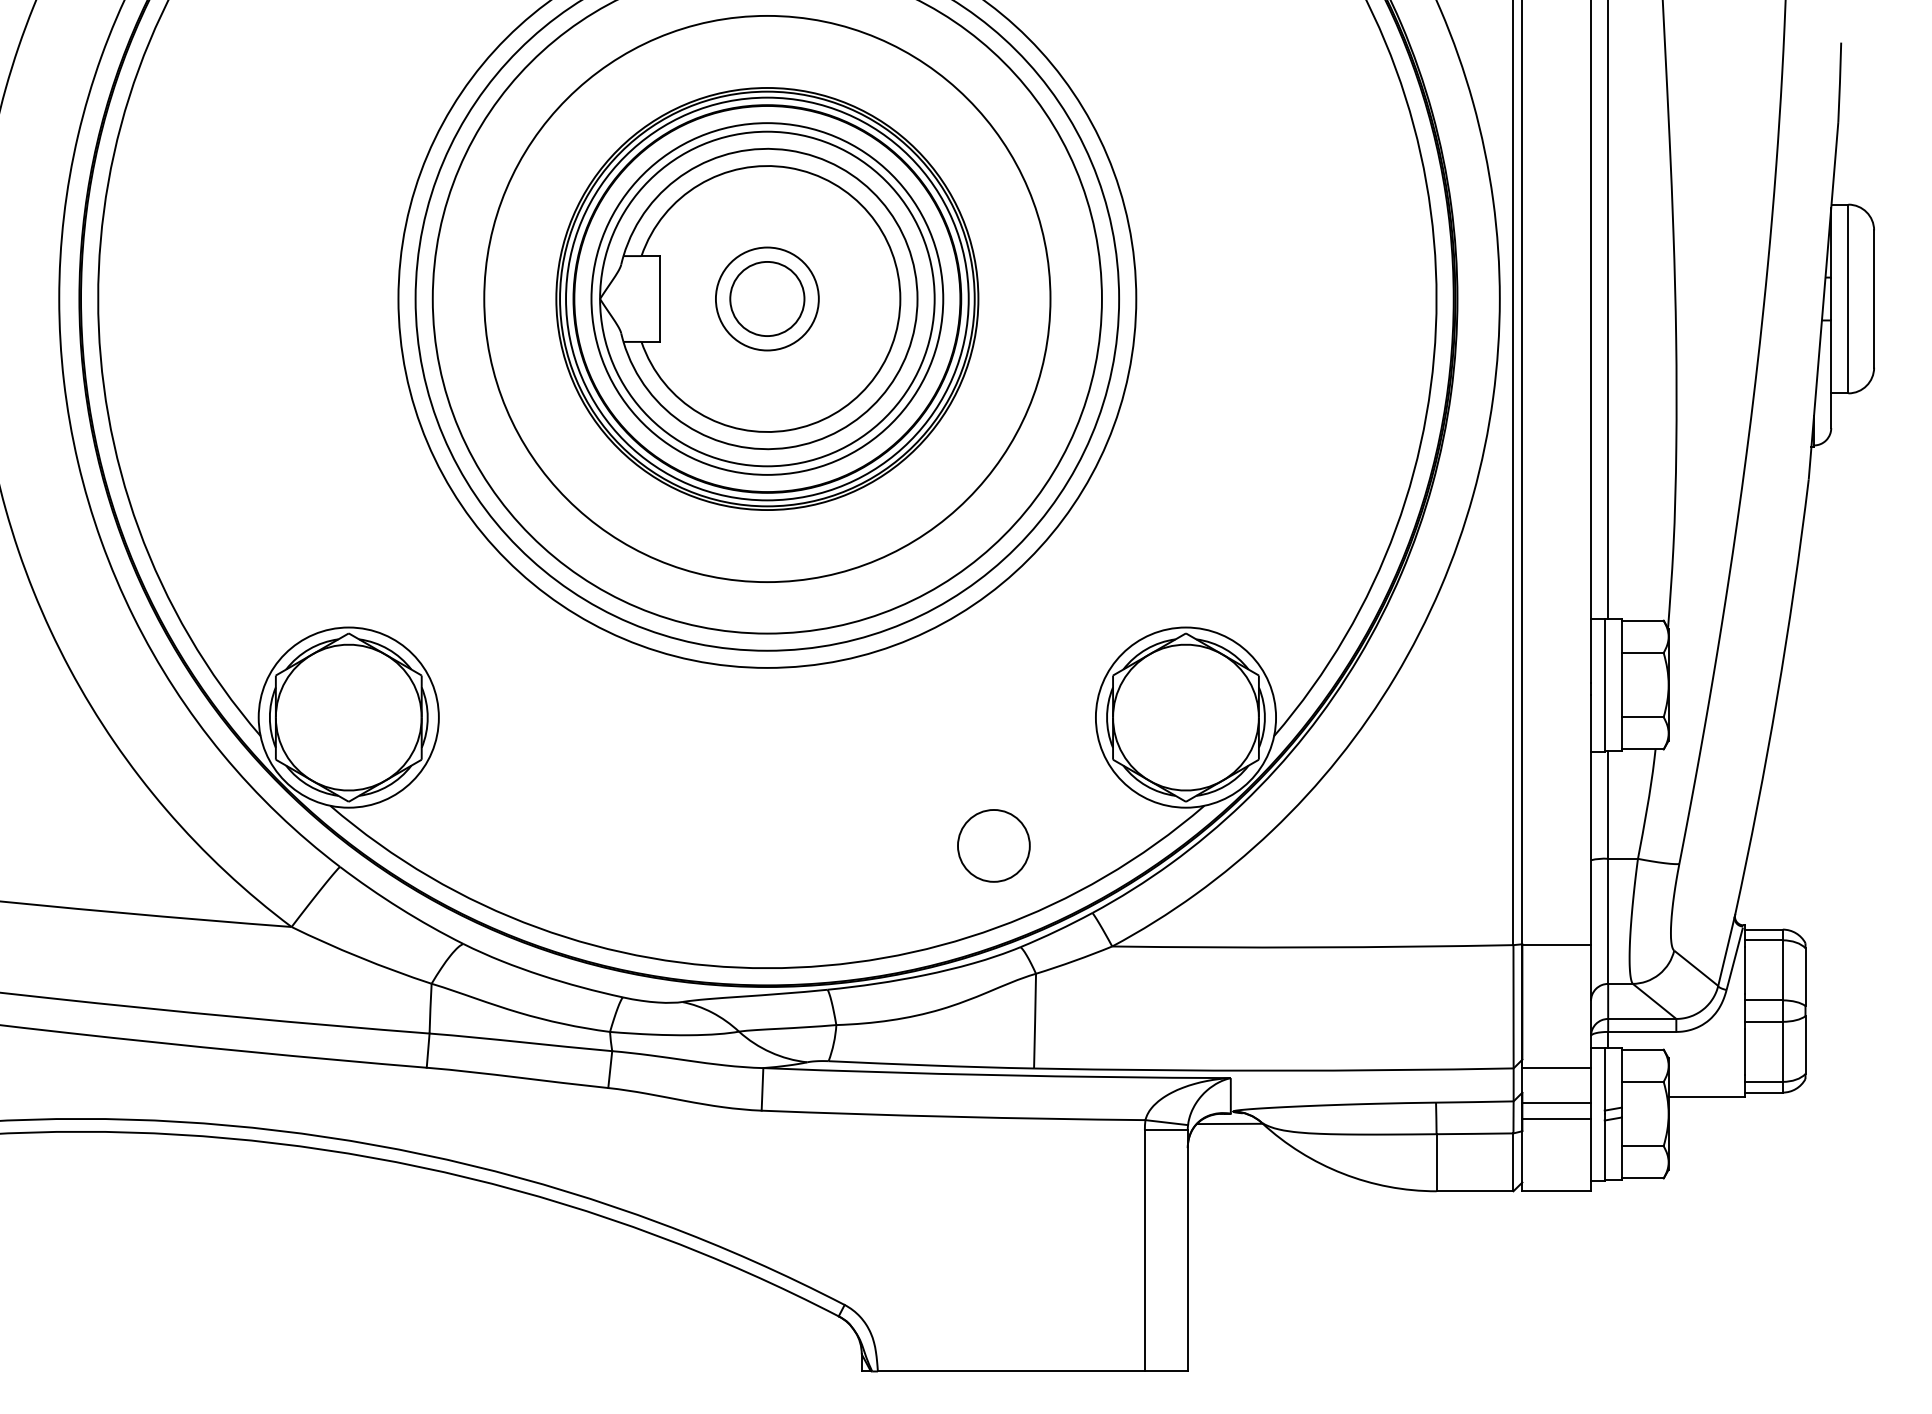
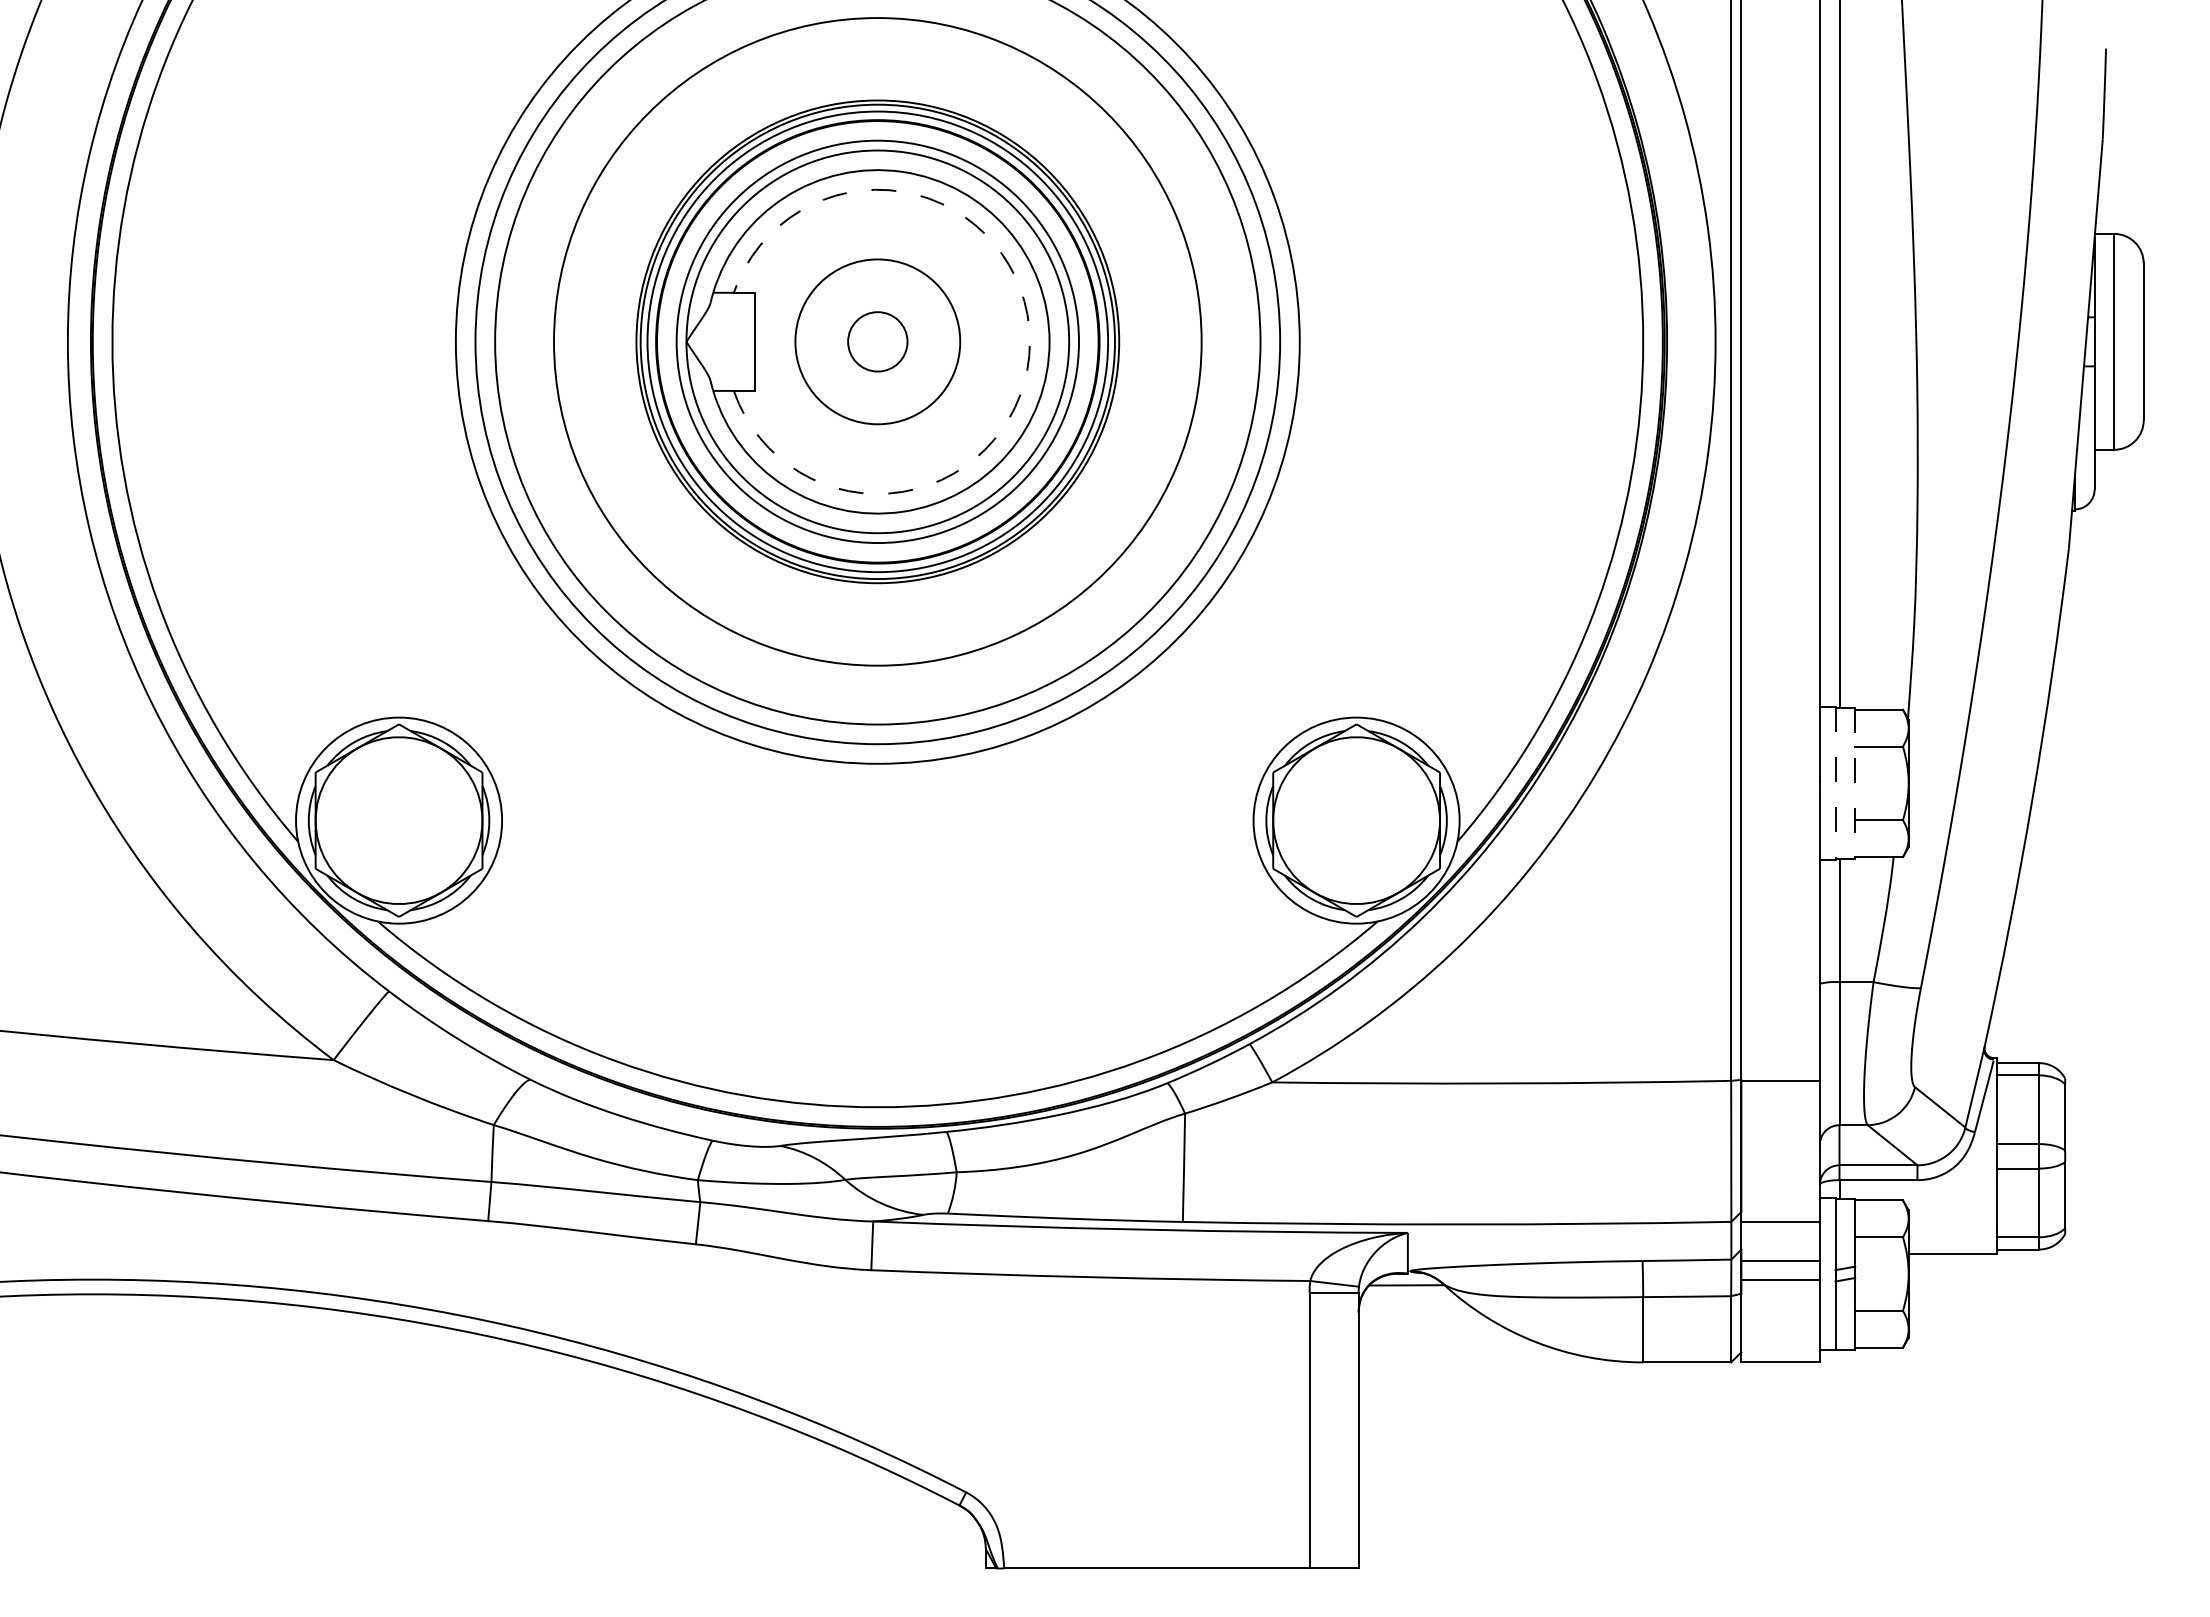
circle: (767, 298) -> (877, 341), size x0.7
circle: (767, 298) -> (877, 341), size x1.4
arc: (899, 298) -> (1029, 341), solid -> dashed
line: (1604, 685) -> (1835, 783), solid -> dashed
line: (1622, 685) -> (1855, 783), solid -> dashed
circle: (993, 846) -> (1136, 967), removed

